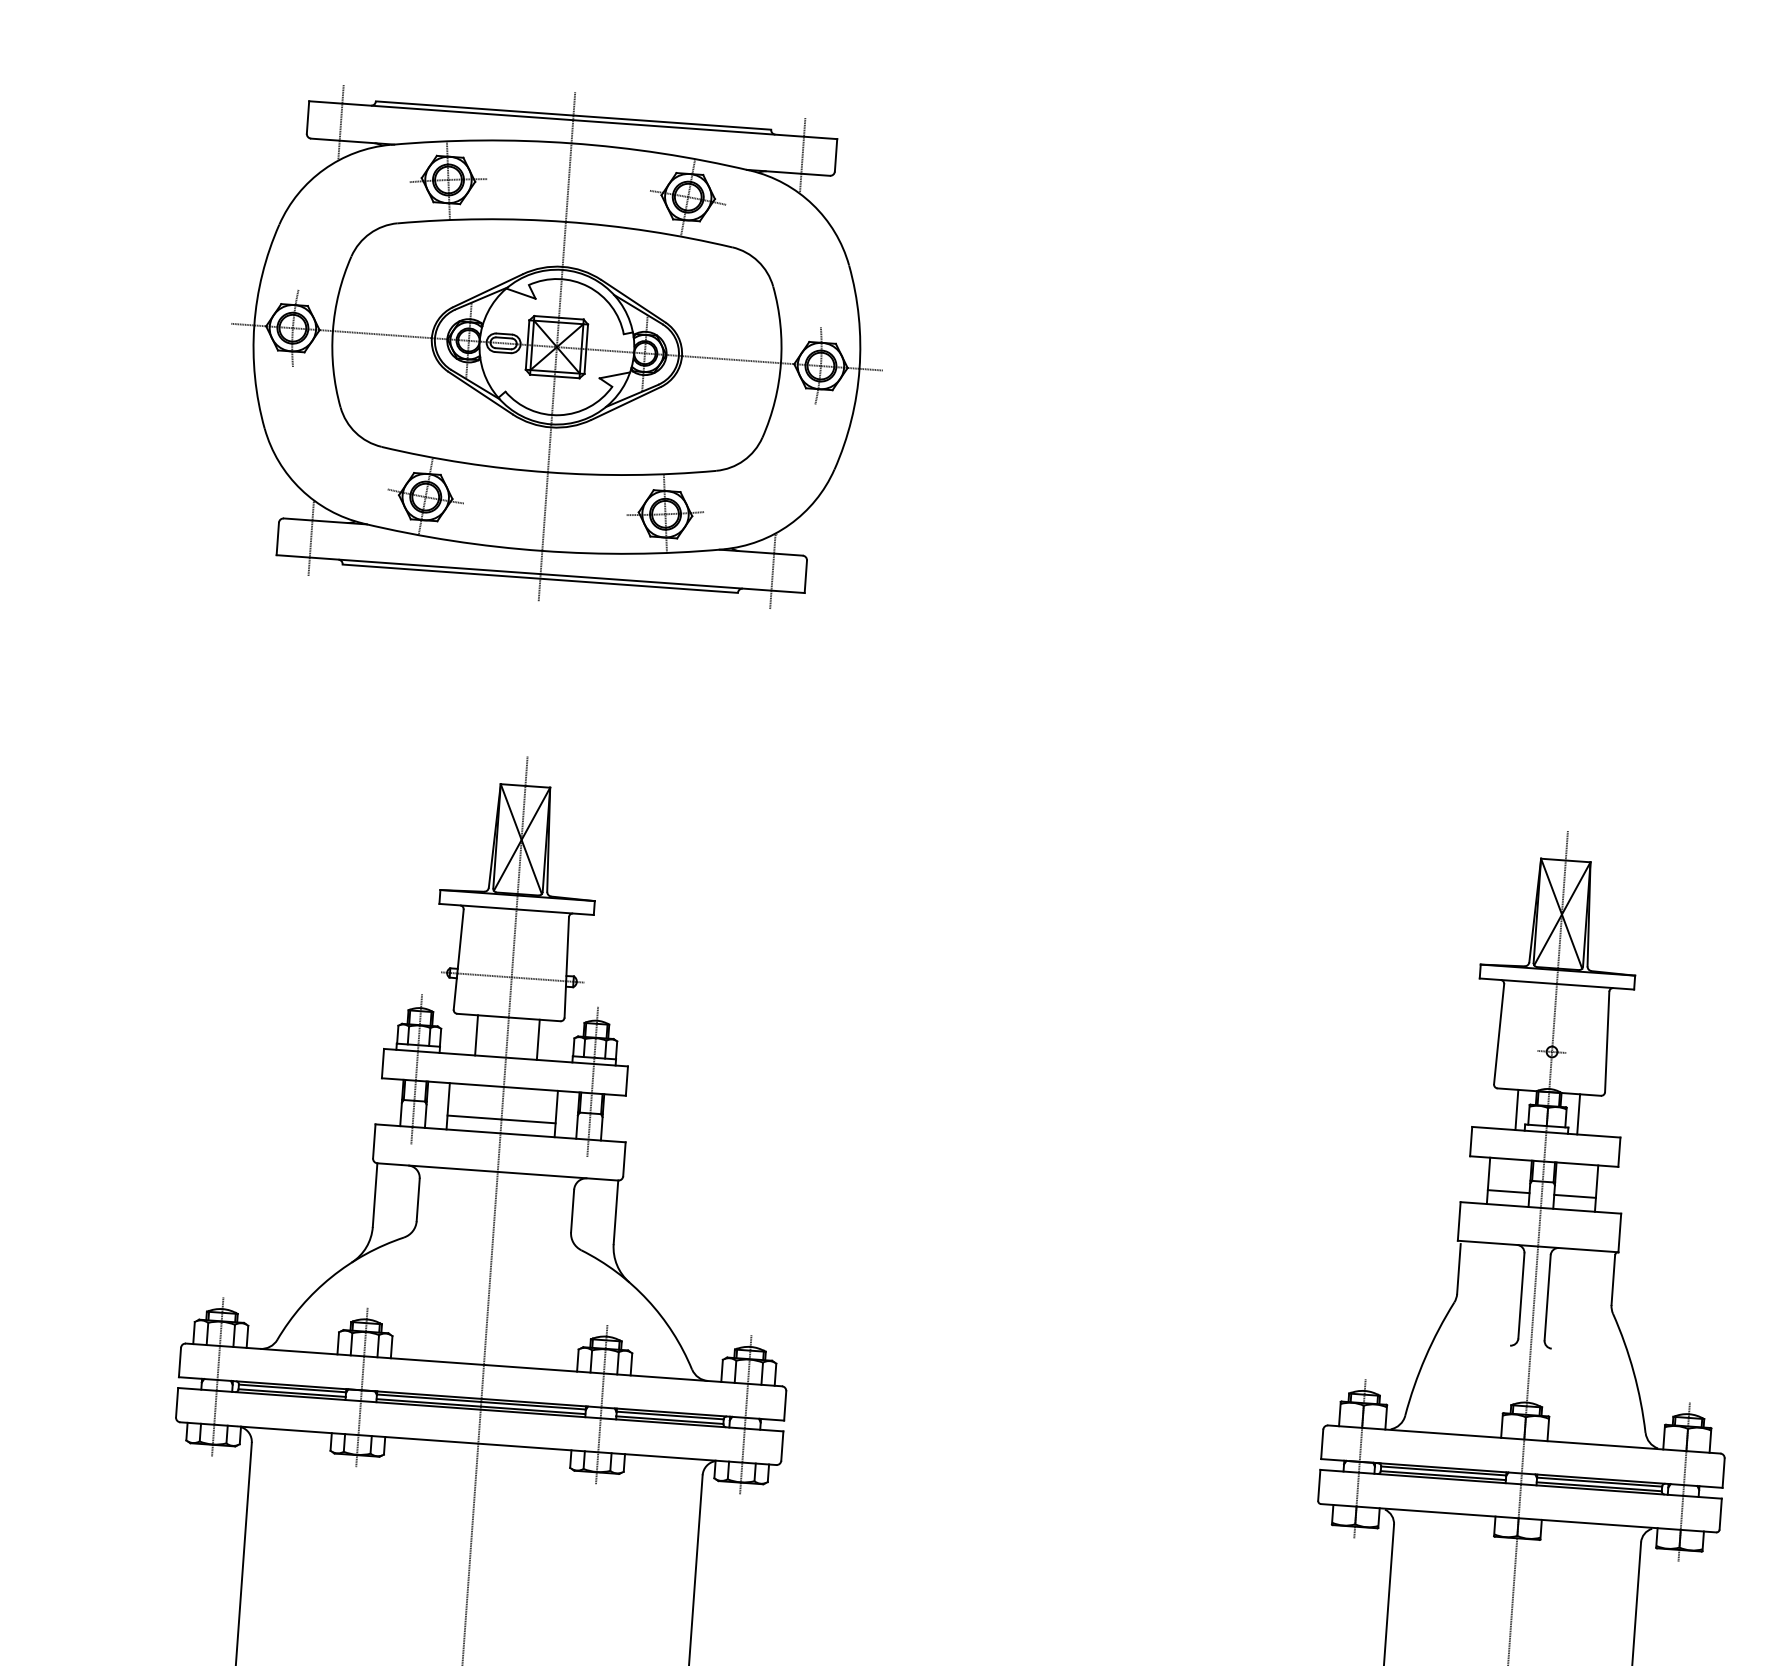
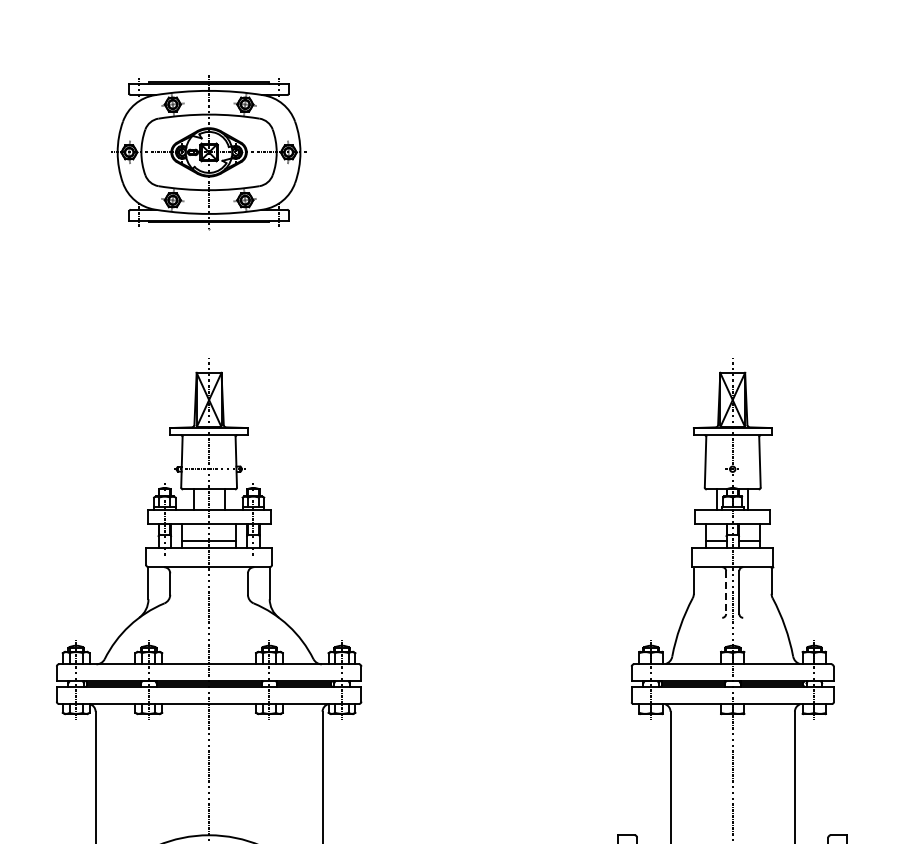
part: (555, 347) -> (208, 152), size x0.6
line: (1522, 1297) -> (726, 593), solid -> dashed

